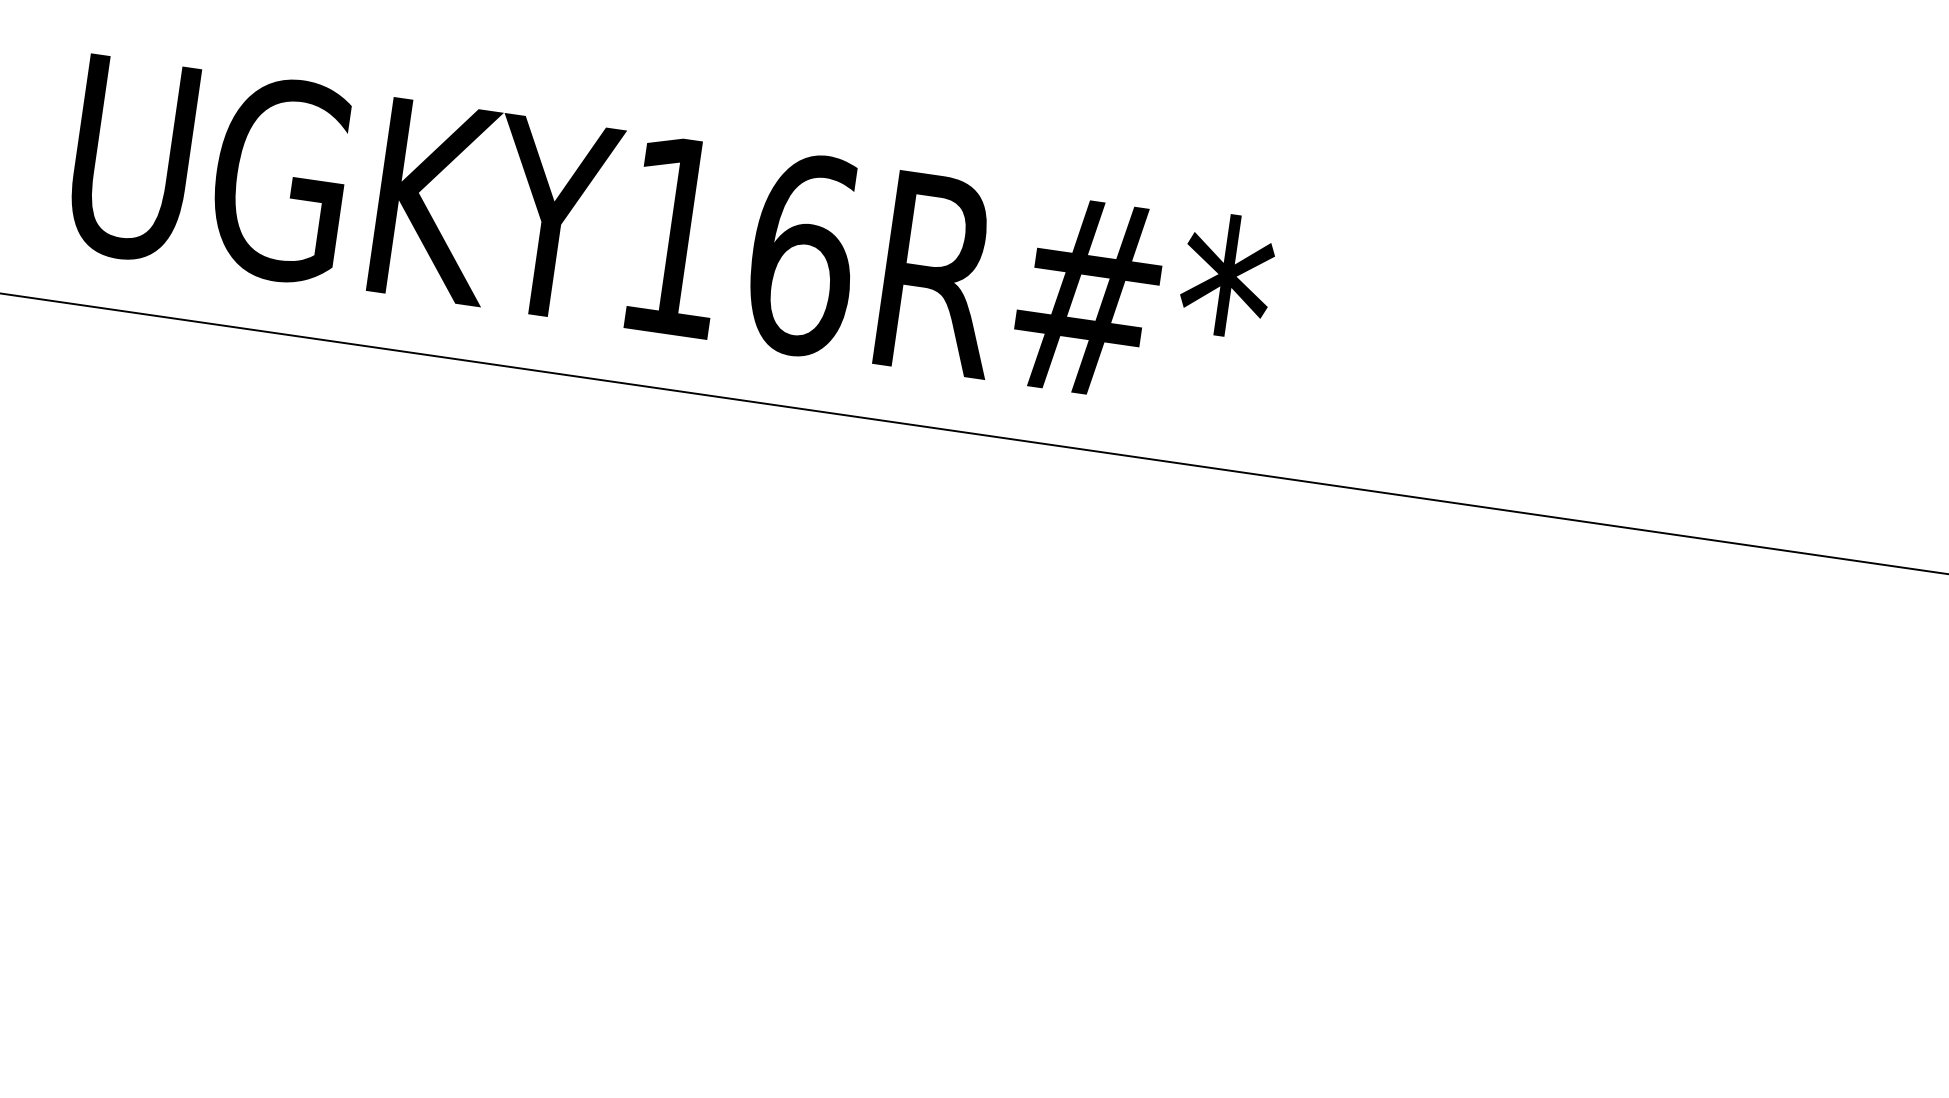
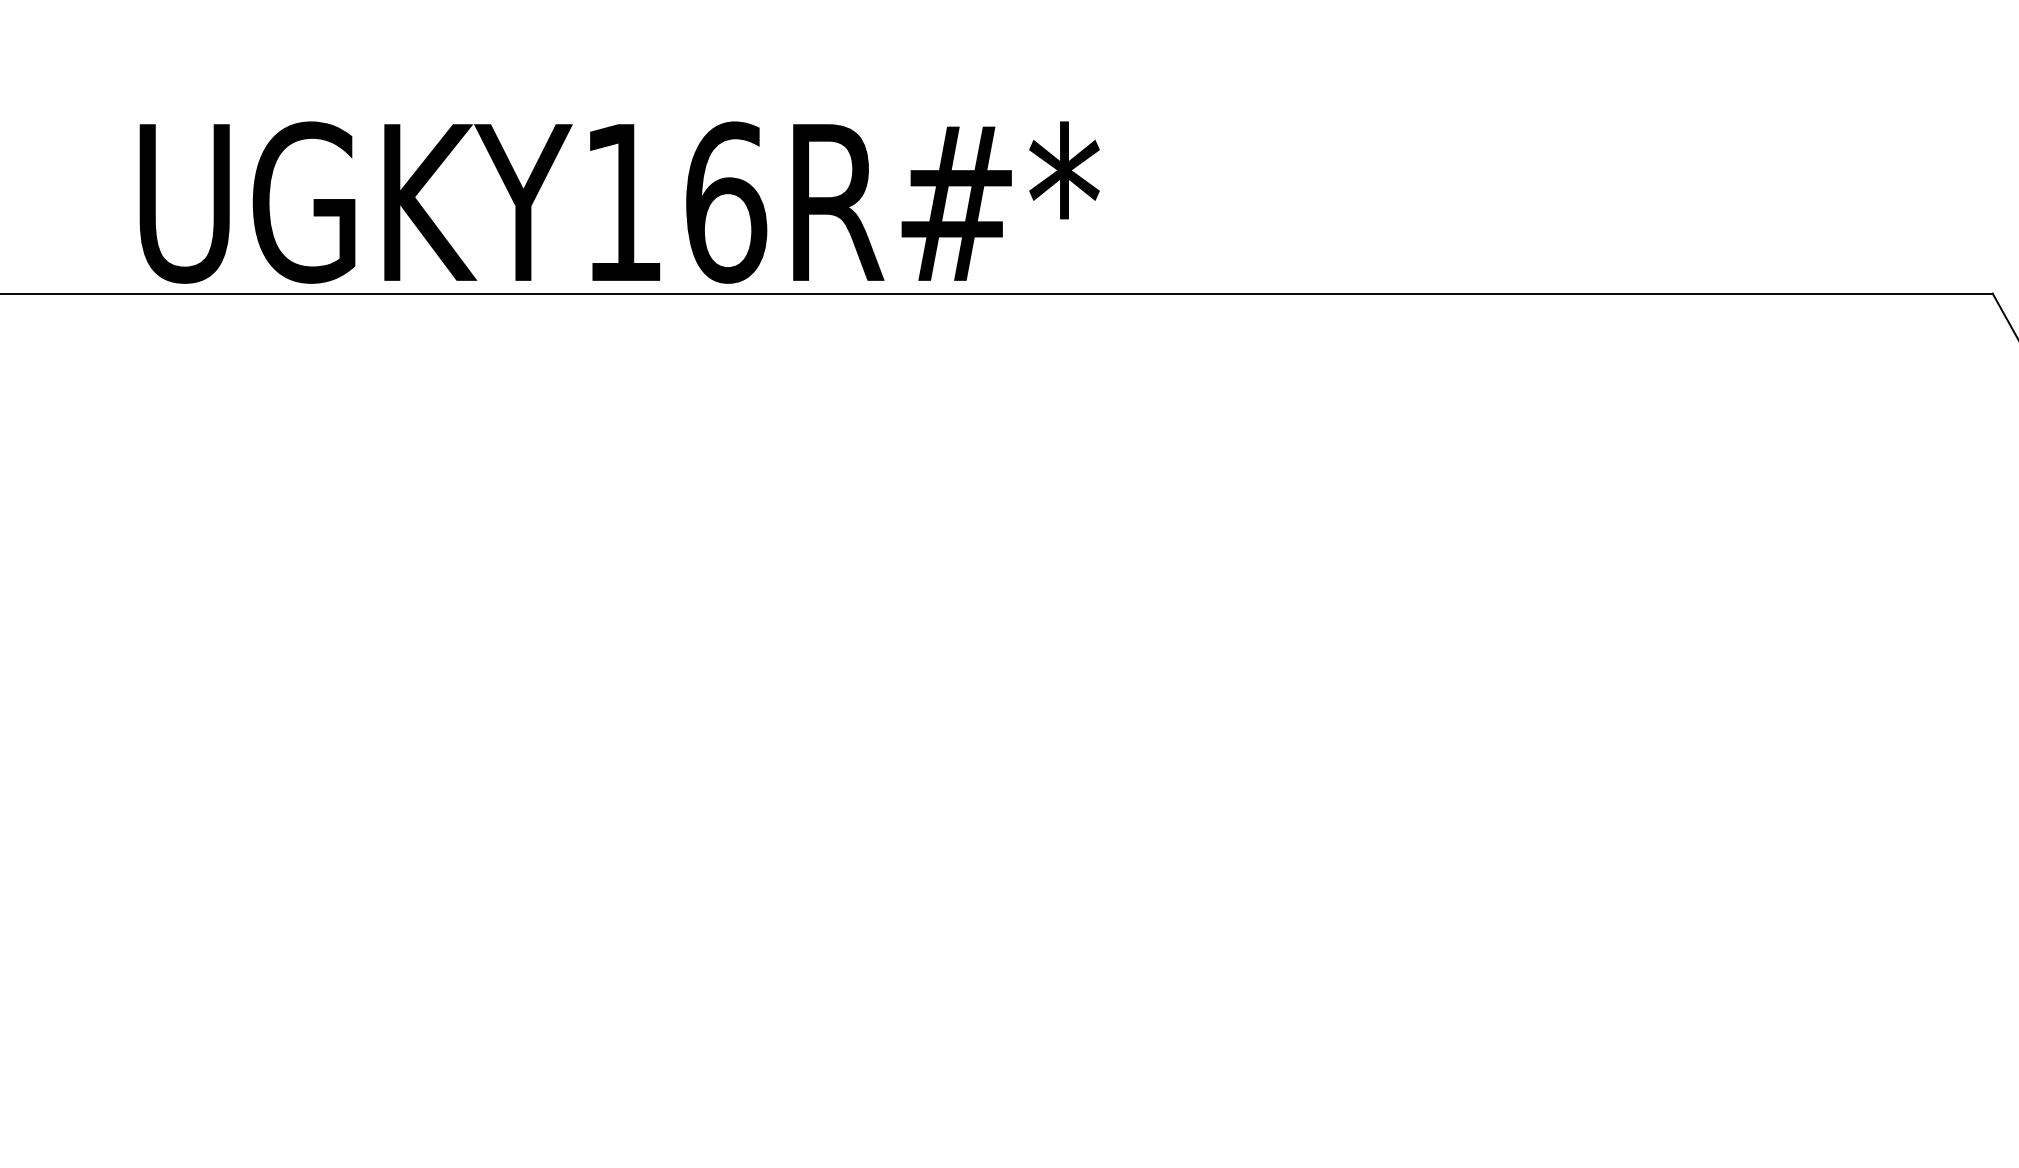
text: (670, 235) -> (619, 202), moved

